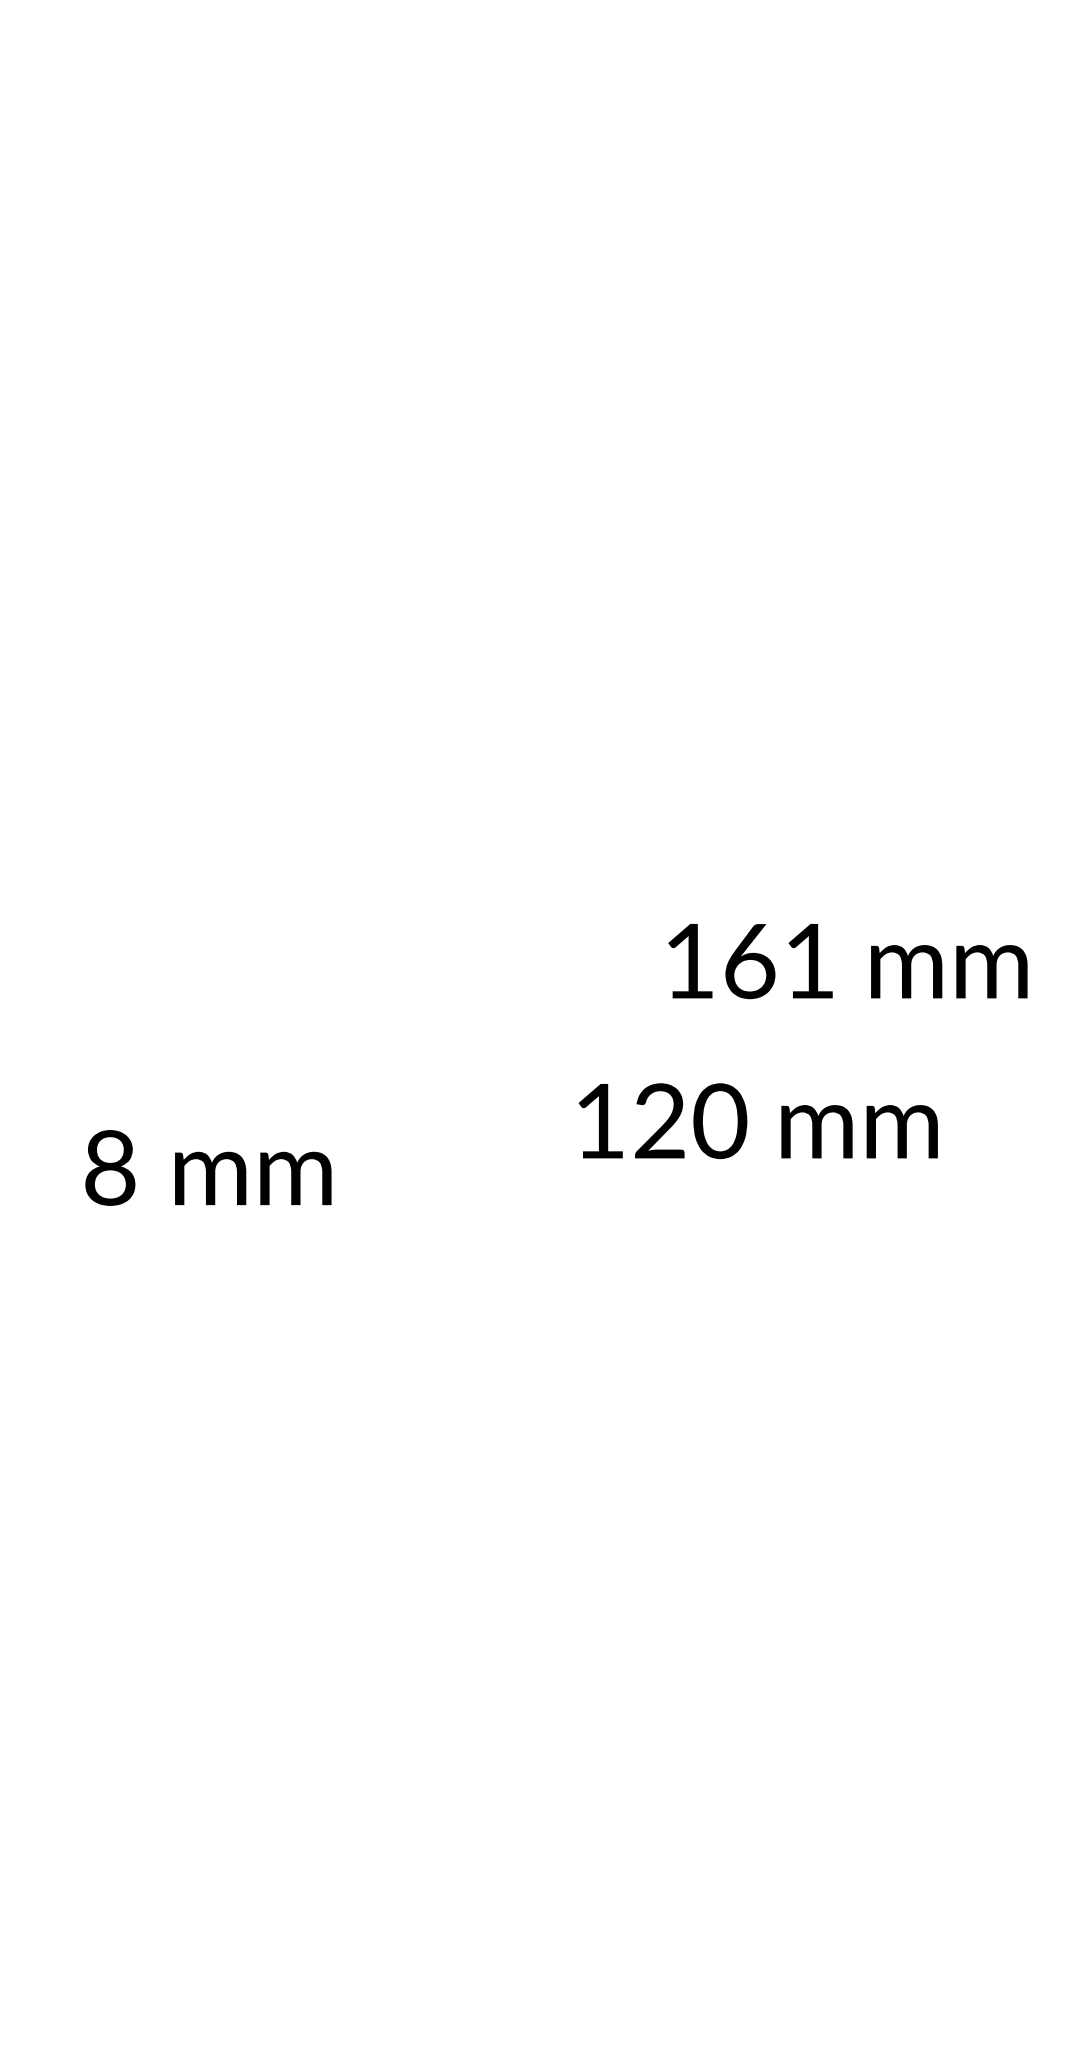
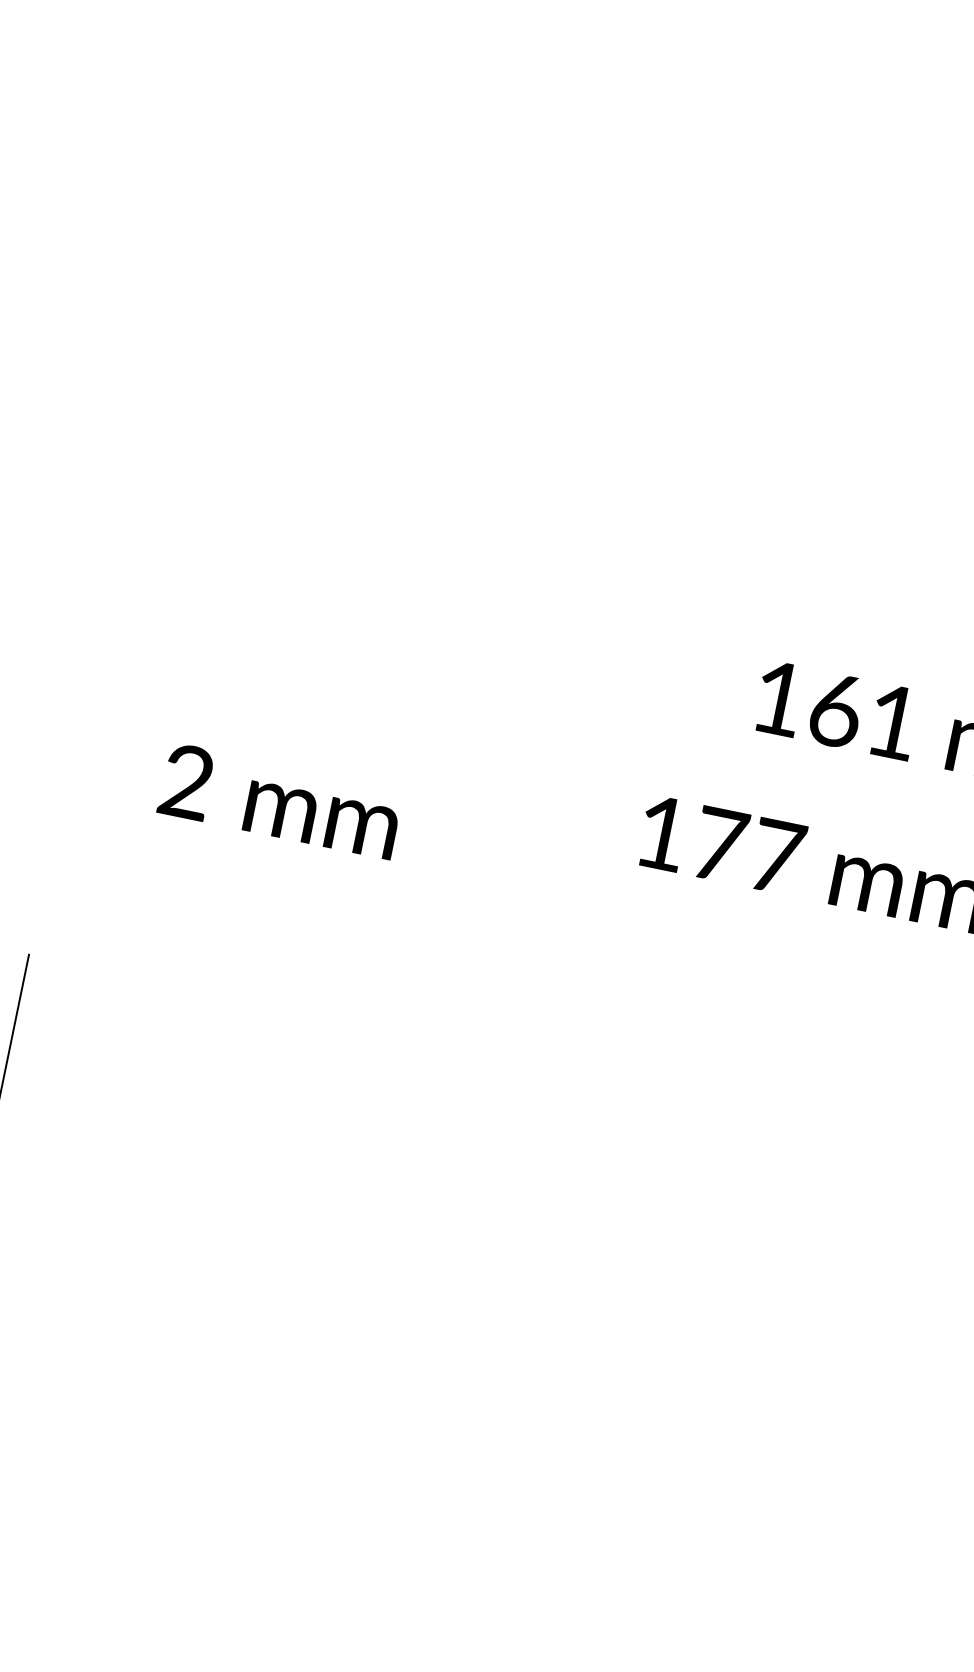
text: (691, 1121) -> (749, 851), 120 -> 177
text: (110, 1167) -> (187, 781), 8 -> 2

